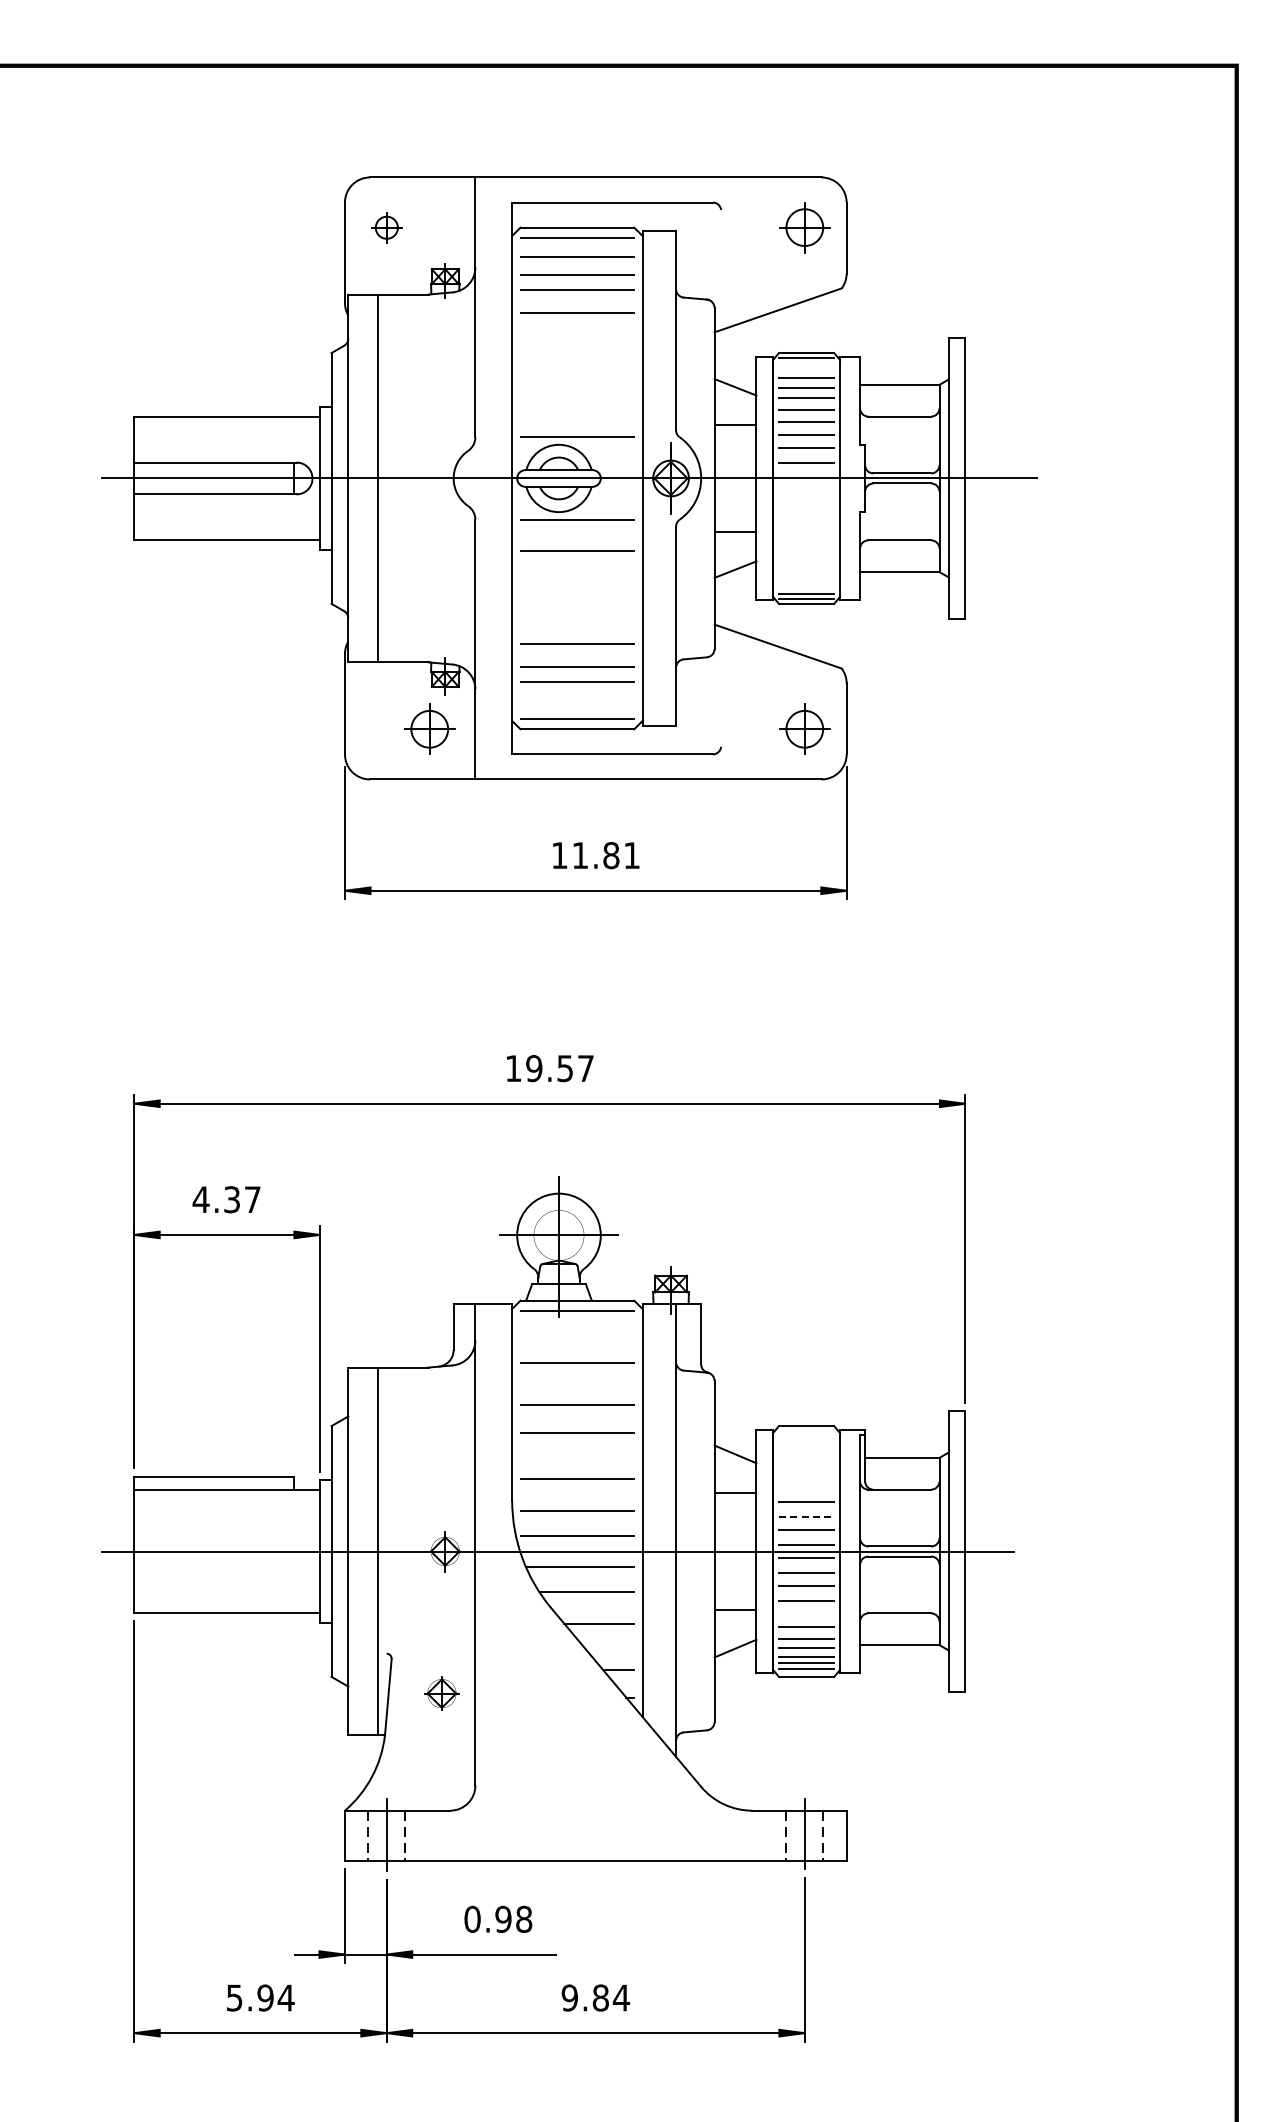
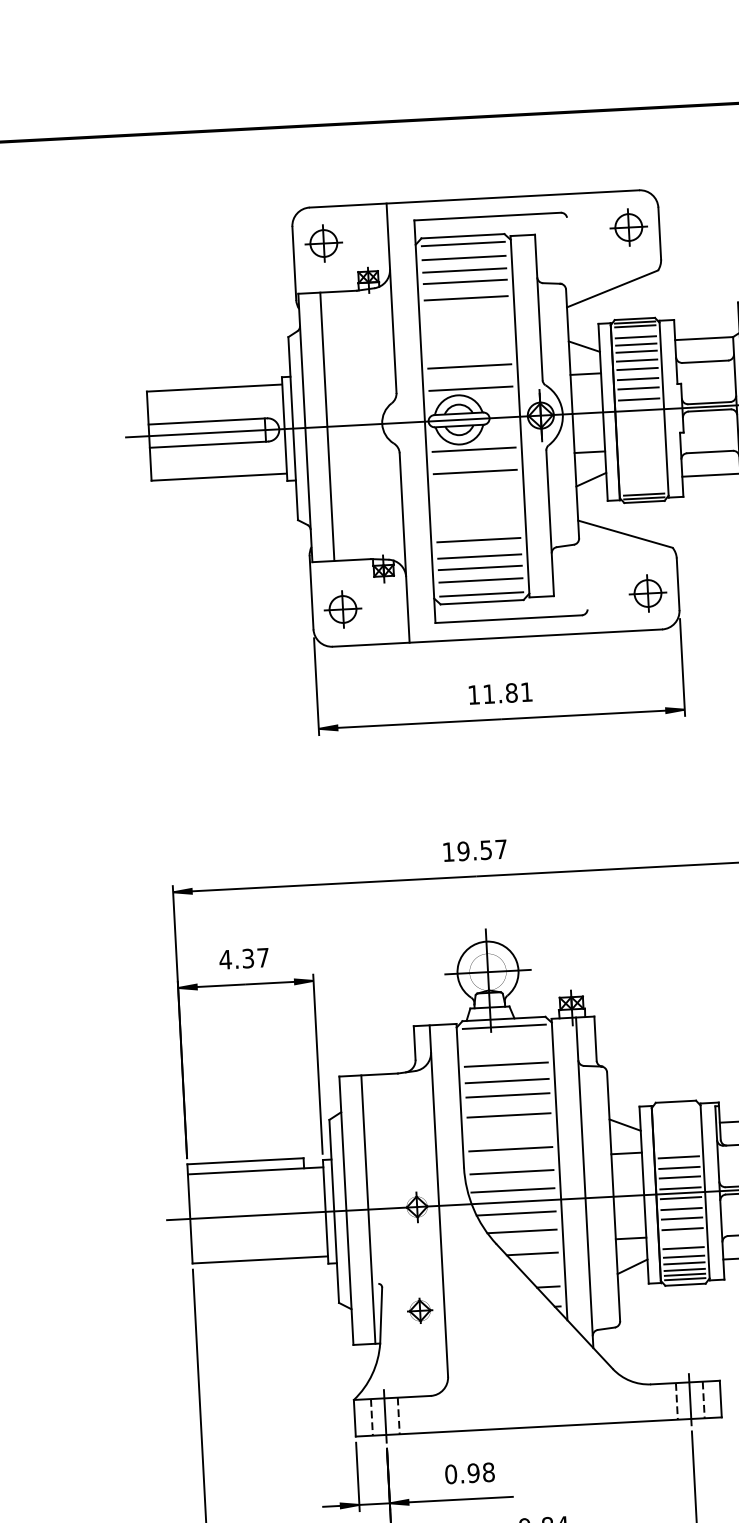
part: (386, 227) -> (323, 243), size x1.67
line: (806, 363) -> (635, 326), added
line: (577, 406) -> (469, 366), added
line: (577, 699) -> (481, 580), added
part: (429, 728) -> (342, 608), moved
line: (577, 1385) -> (507, 1080), added
line: (806, 1516) -> (679, 1167), dashed -> solid

